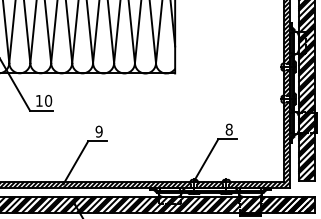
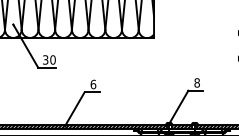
text: (38, 100) -> (45, 59), 10 -> 30
text: (98, 131) -> (92, 84), 9 -> 6

